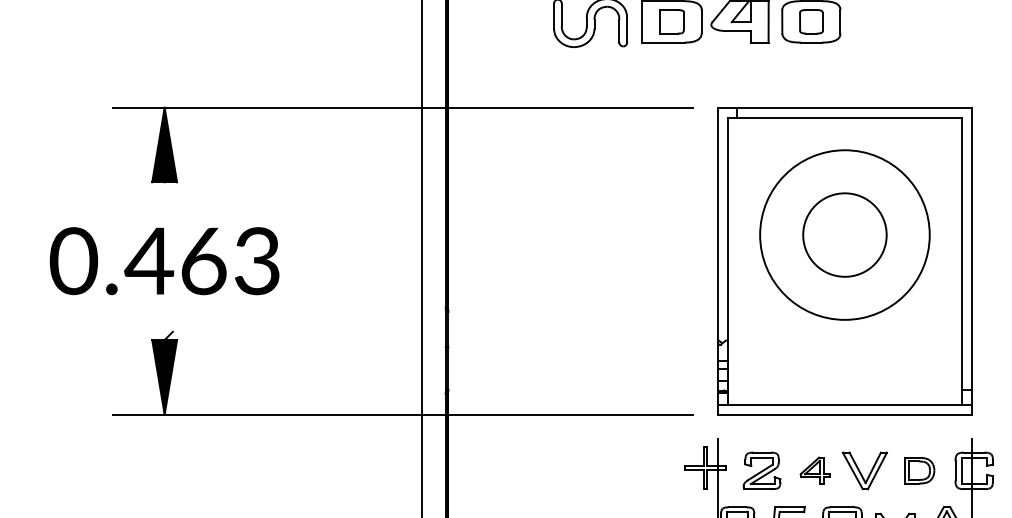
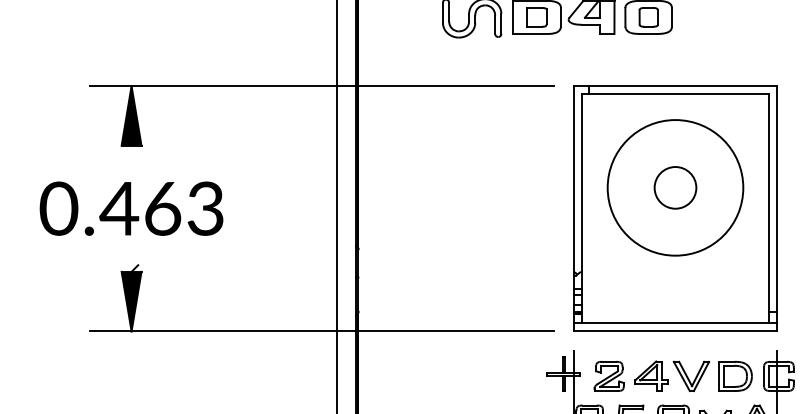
circle: (844, 234) -> (675, 187), size x0.62
part: (814, 469) -> (651, 375), size x1.43
part: (919, 469) -> (735, 375), size x1.43

